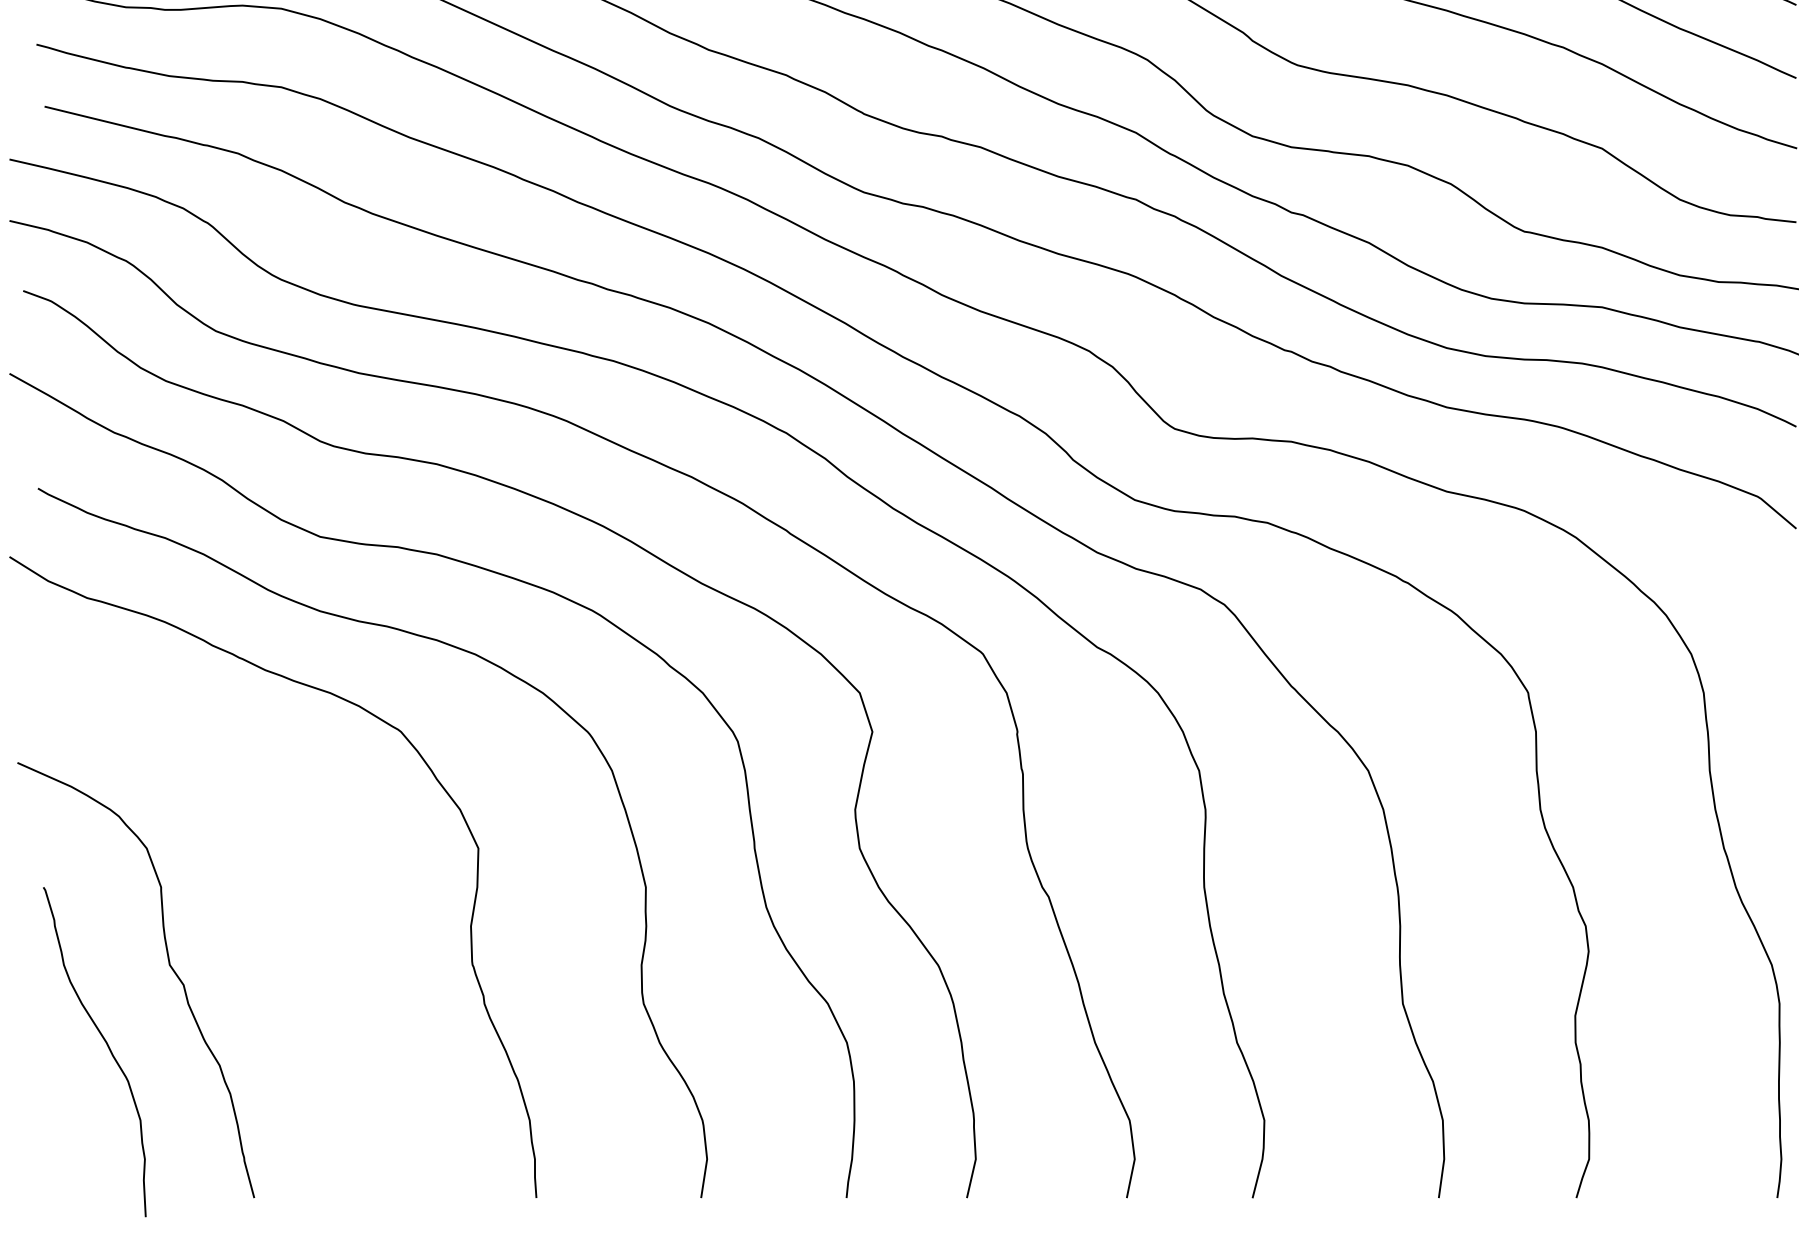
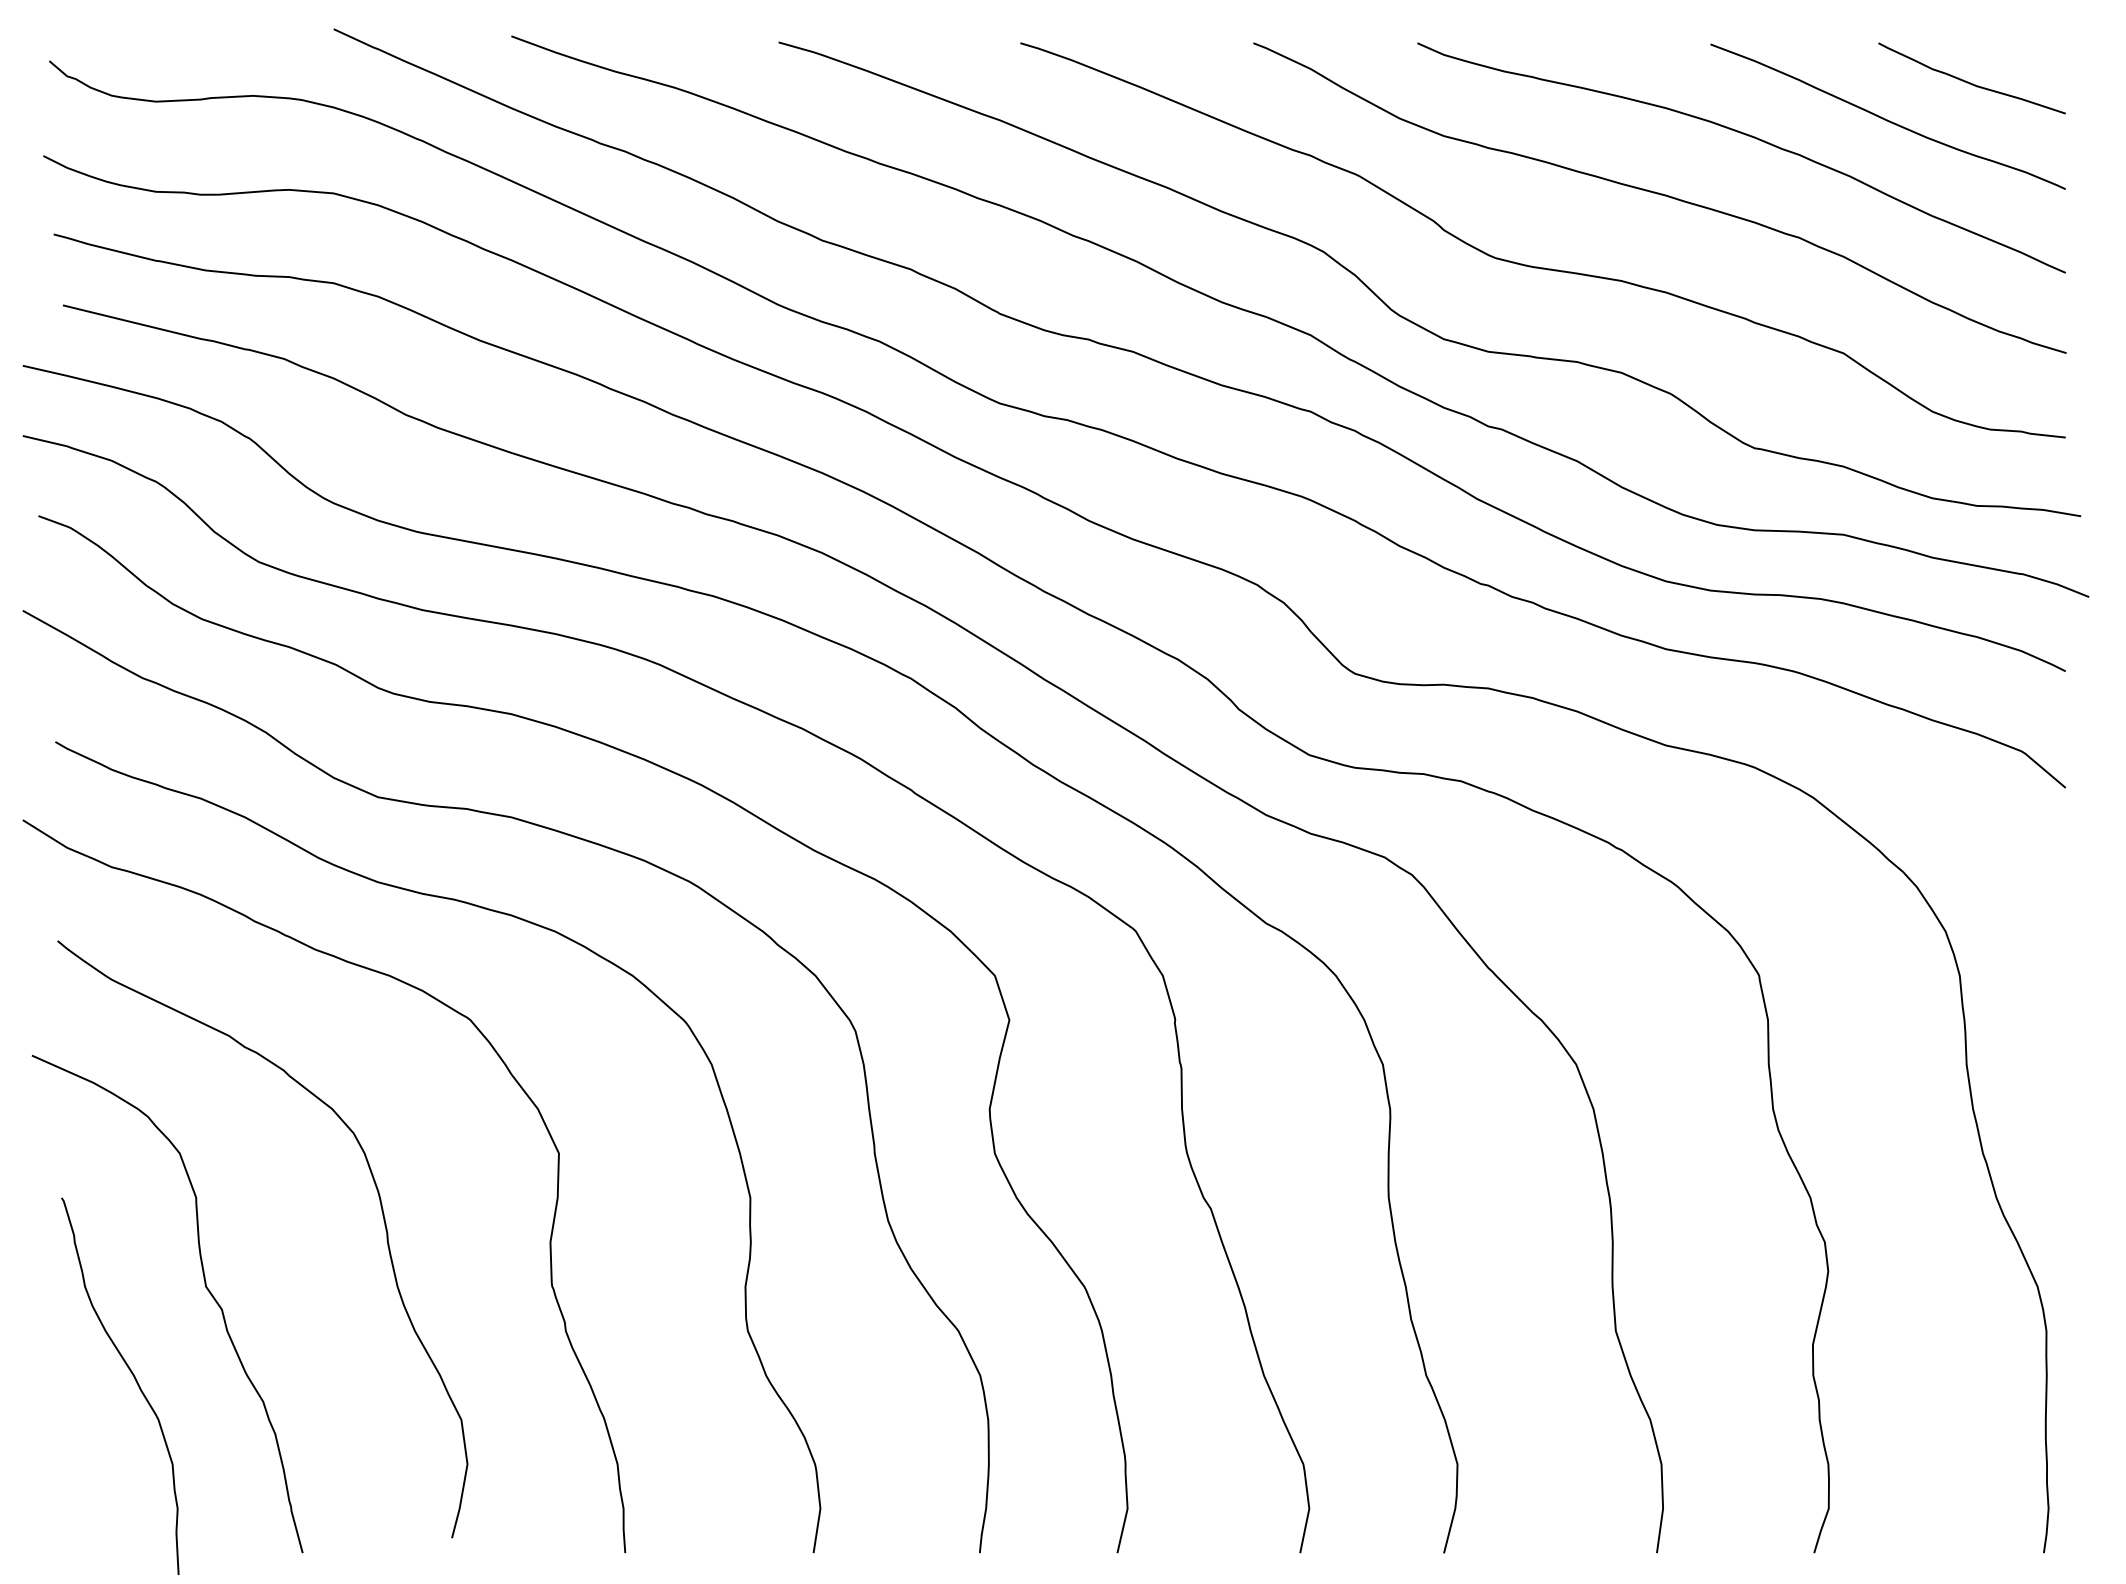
curve: (324, 903) -> (382, 1216), added

